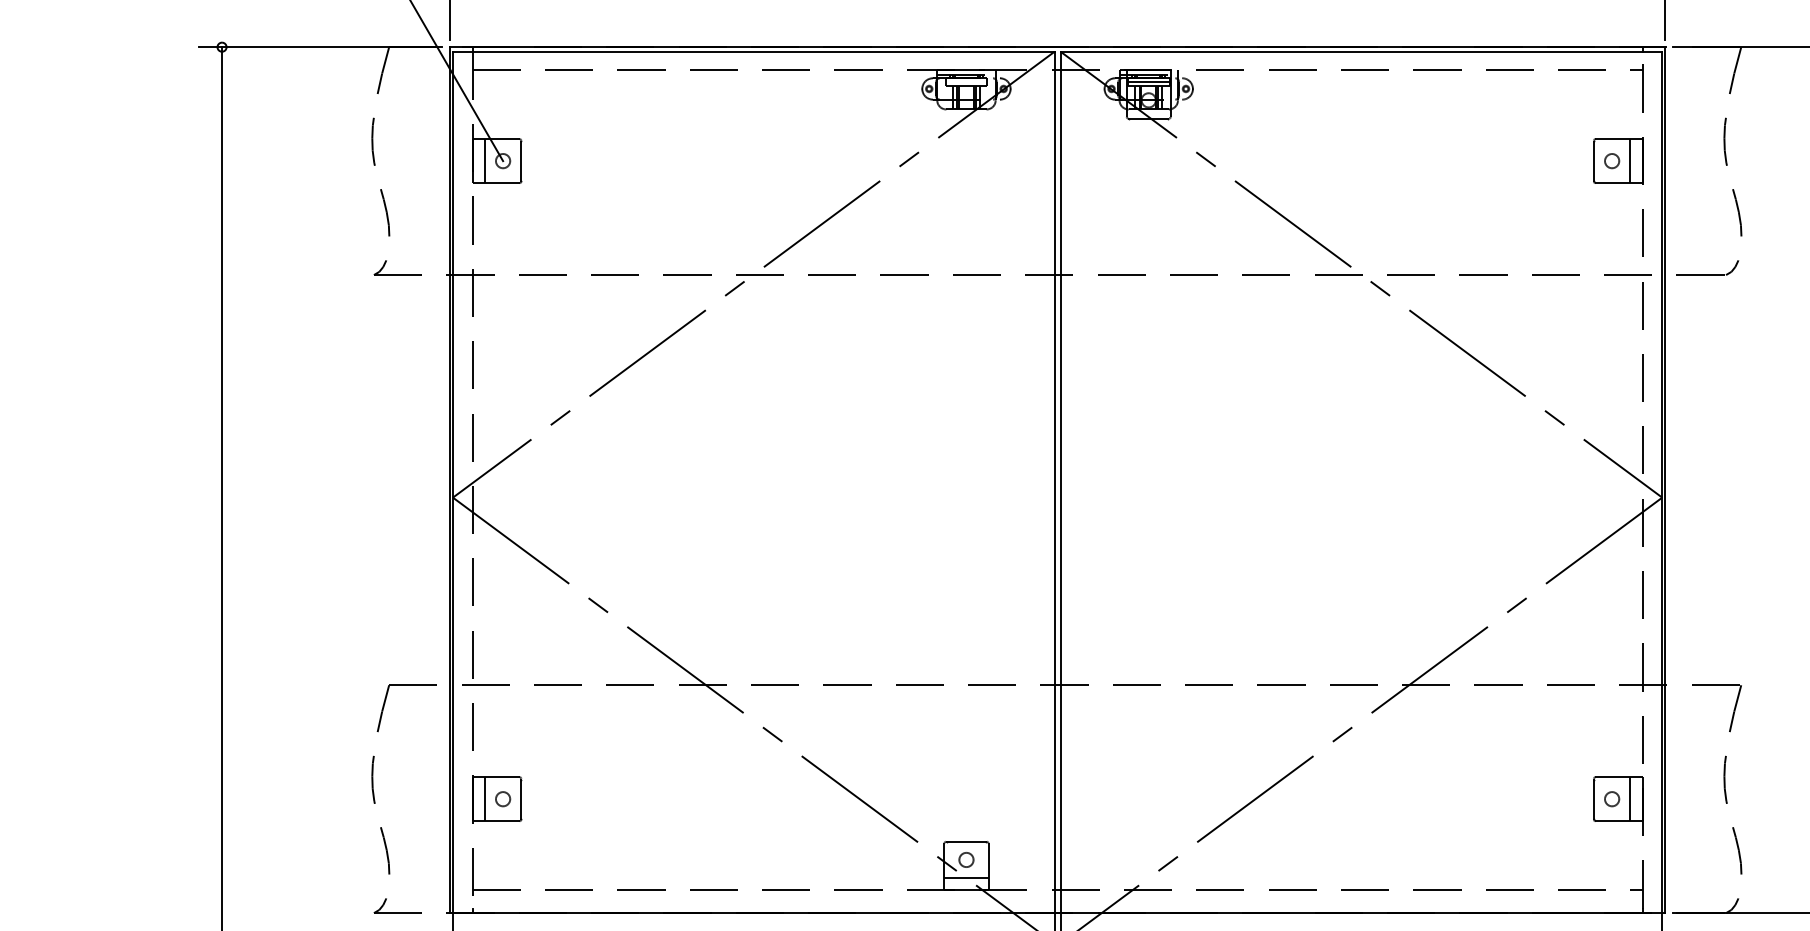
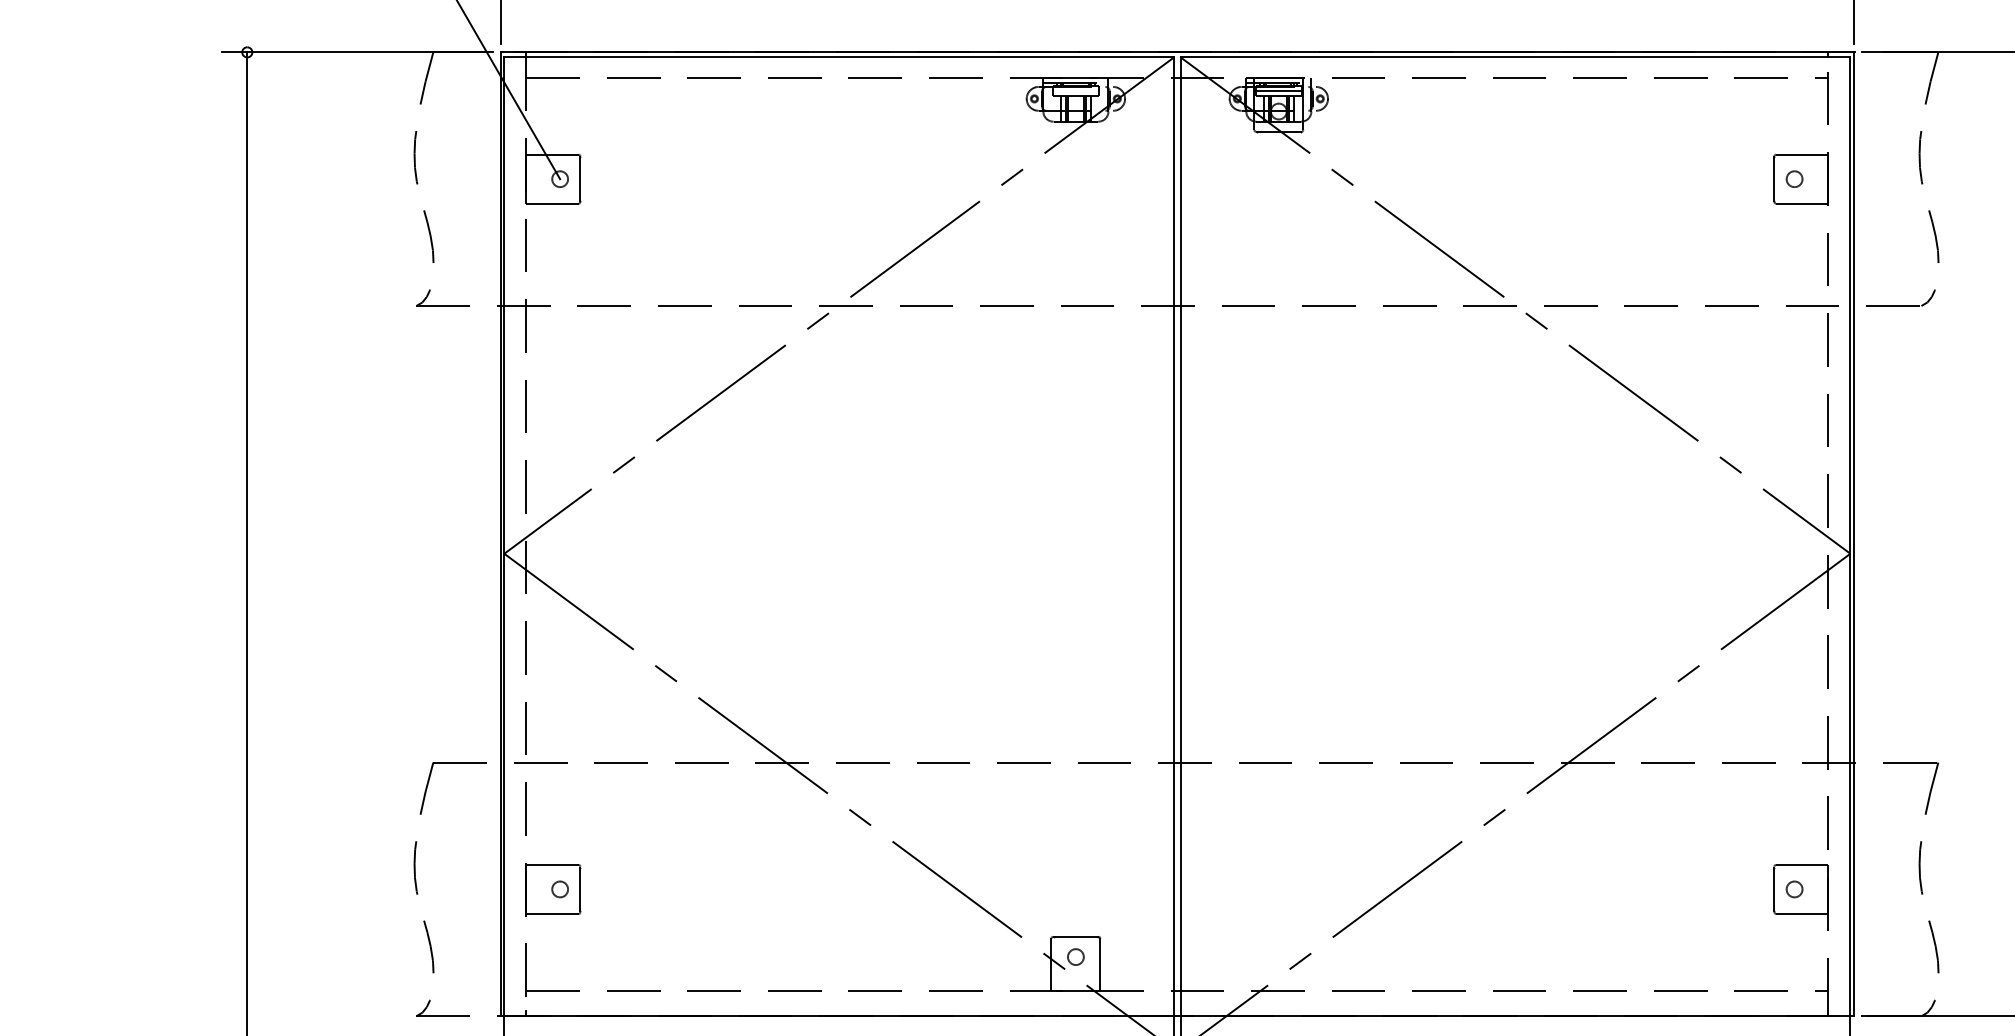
line: (484, 160) -> (539, 178), removed
line: (1630, 160) -> (1814, 178), removed
line: (484, 798) -> (539, 888), removed
line: (1630, 798) -> (1814, 888), removed
line: (966, 878) -> (1075, 977), removed

